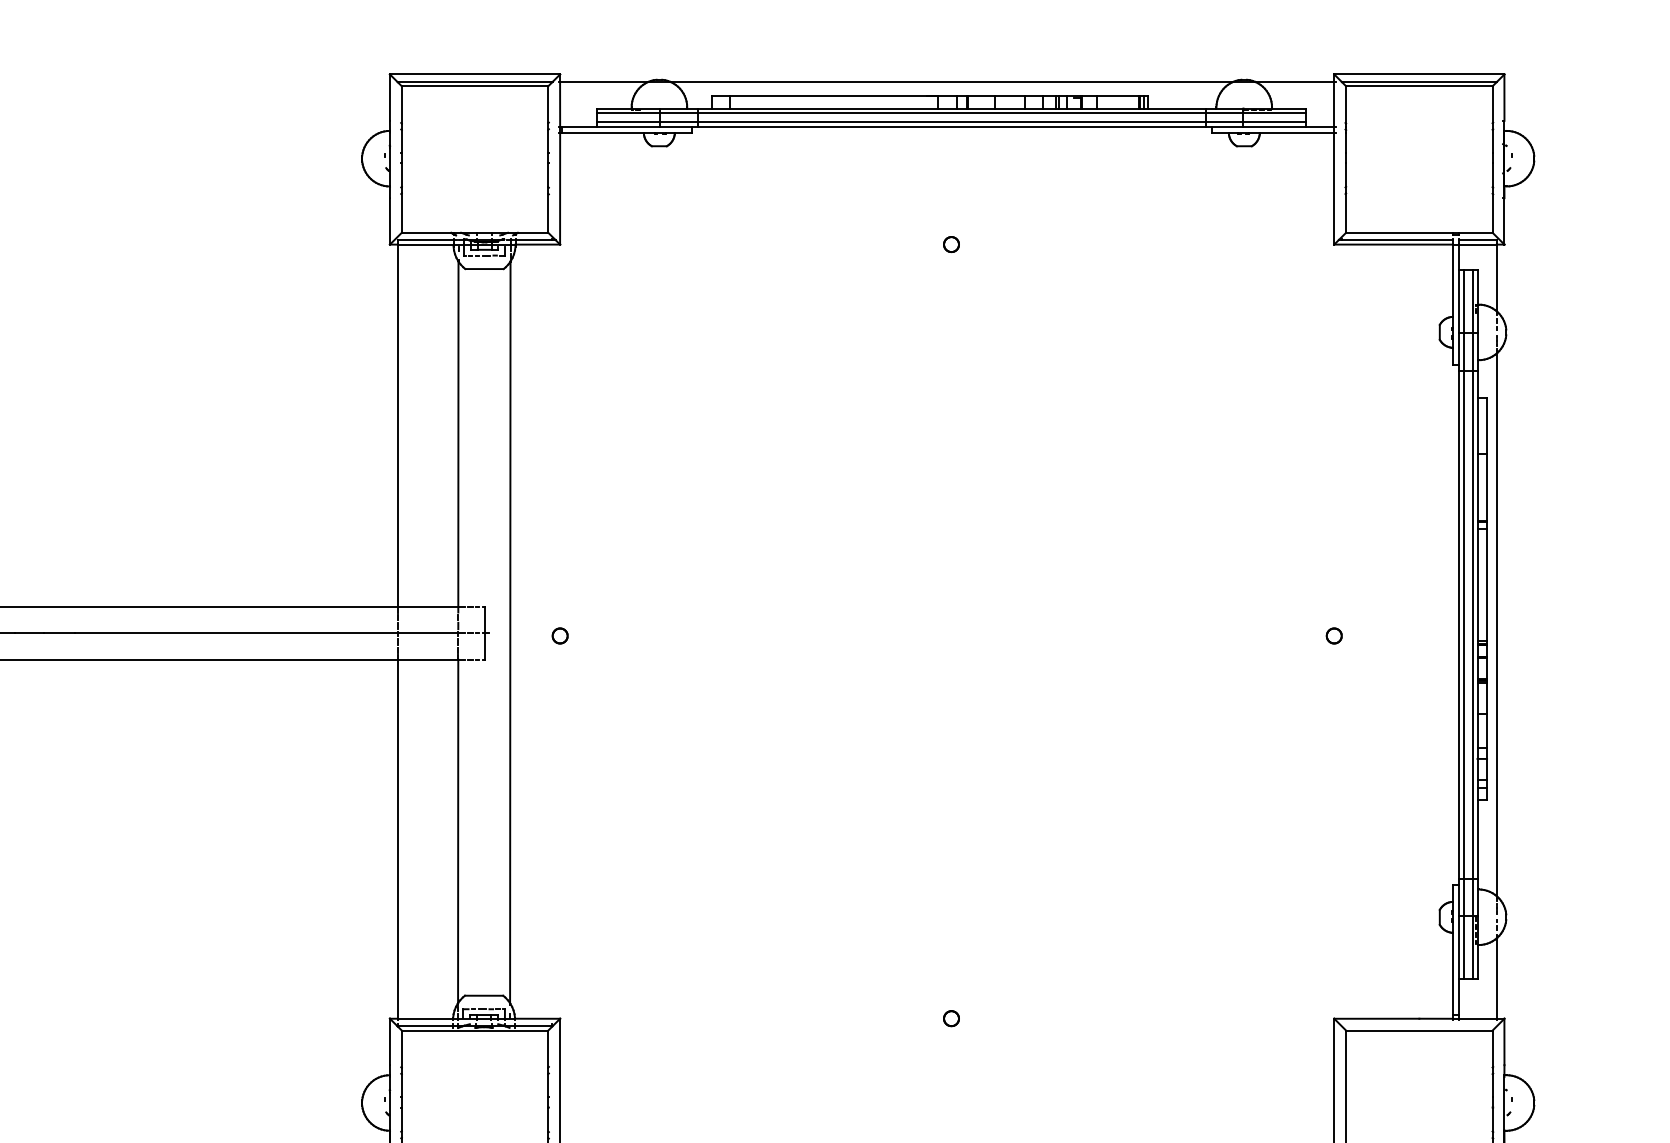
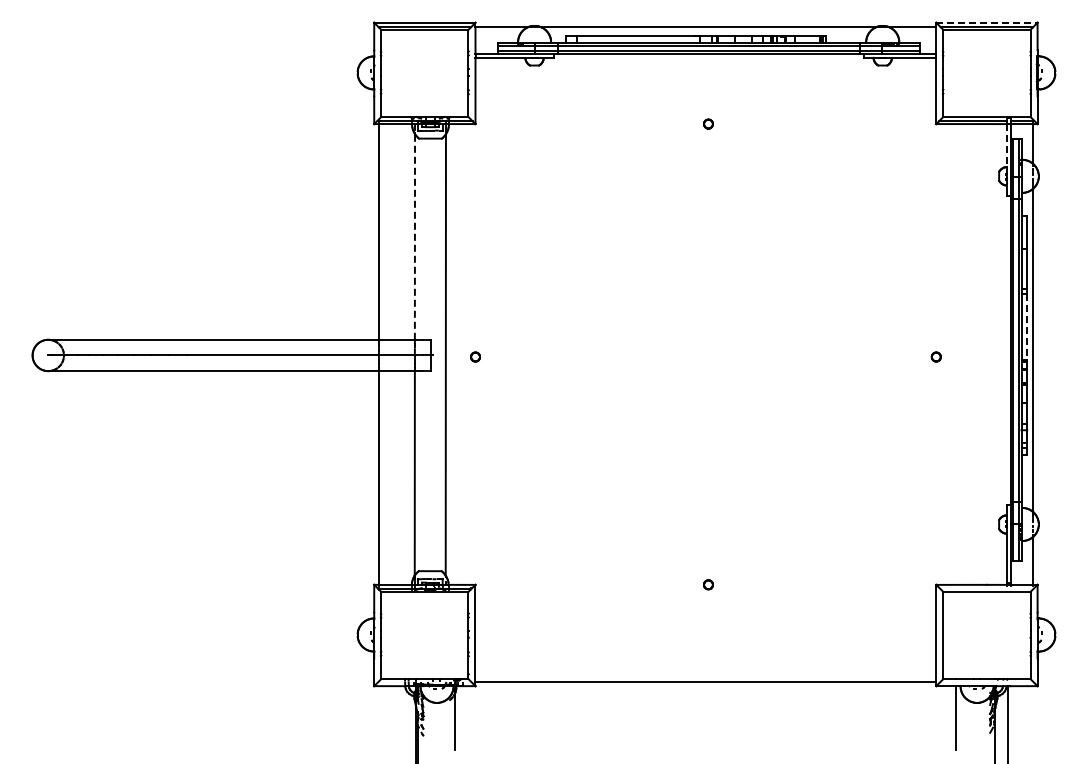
line: (1418, 73) -> (986, 22), solid -> dashed
line: (1452, 280) -> (1006, 145), solid -> dashed
line: (457, 433) -> (414, 236), solid -> dashed
line: (1487, 586) -> (1027, 327), solid -> dashed

